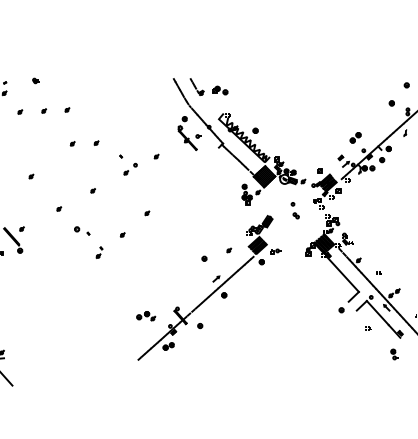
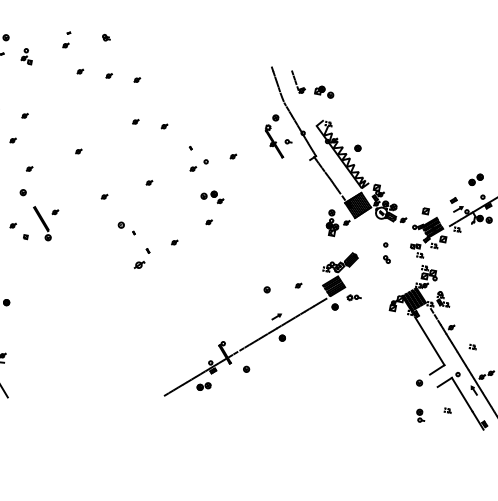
part: (99, 252) -> (142, 258), size x1.6
part: (146, 316) -> (212, 197), moved
part: (394, 354) -> (420, 415), moved

